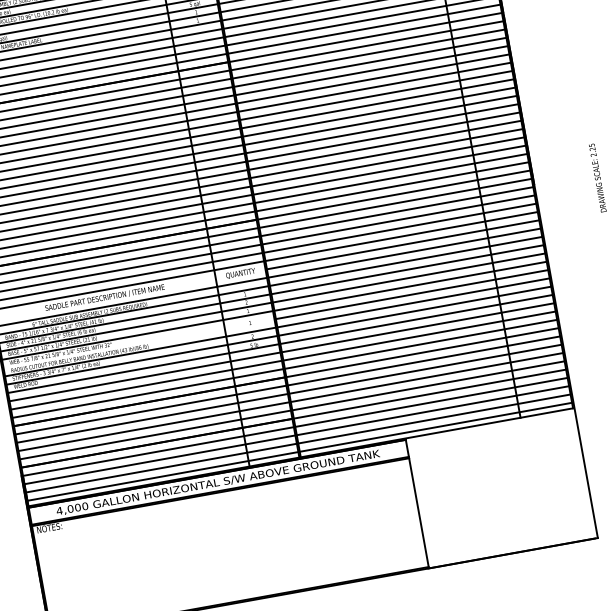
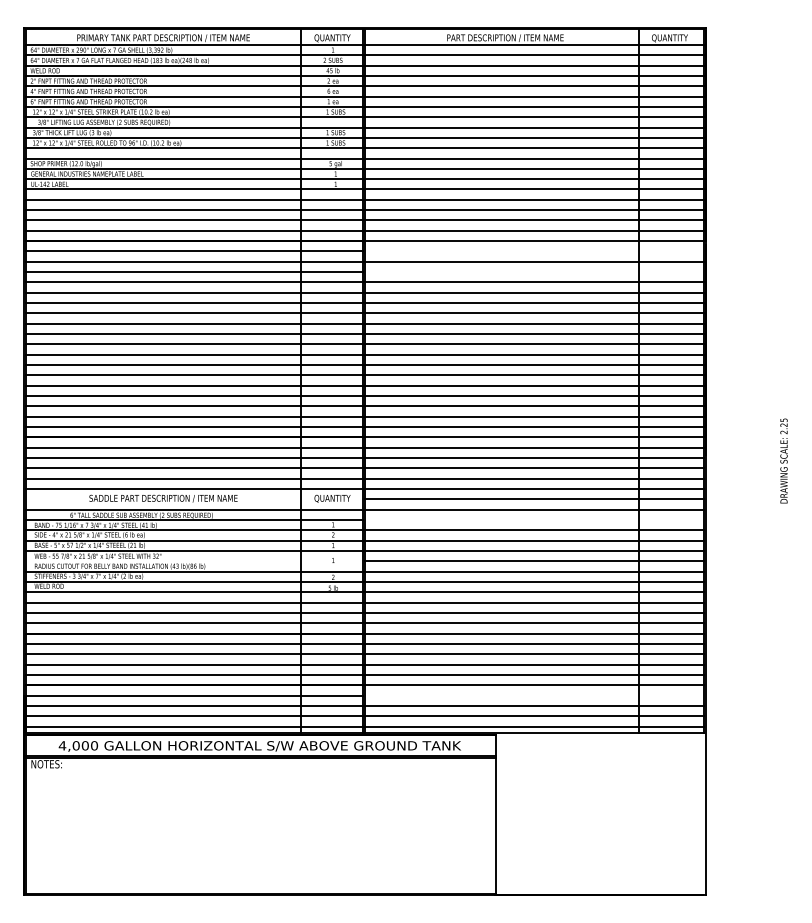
line: (367, 45) -> (534, 251), removed
line: (370, 62) -> (534, 272), removed
line: (406, 261) -> (534, 520), removed
line: (431, 402) -> (534, 695), removed

